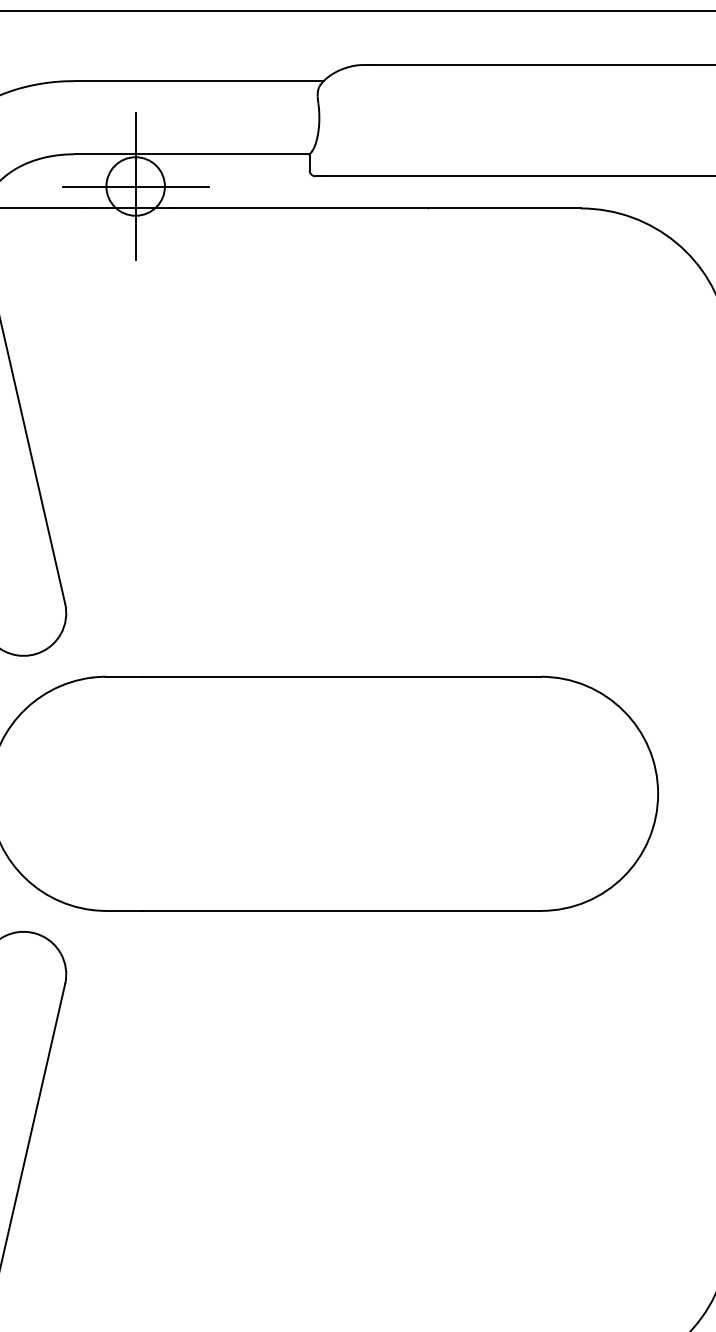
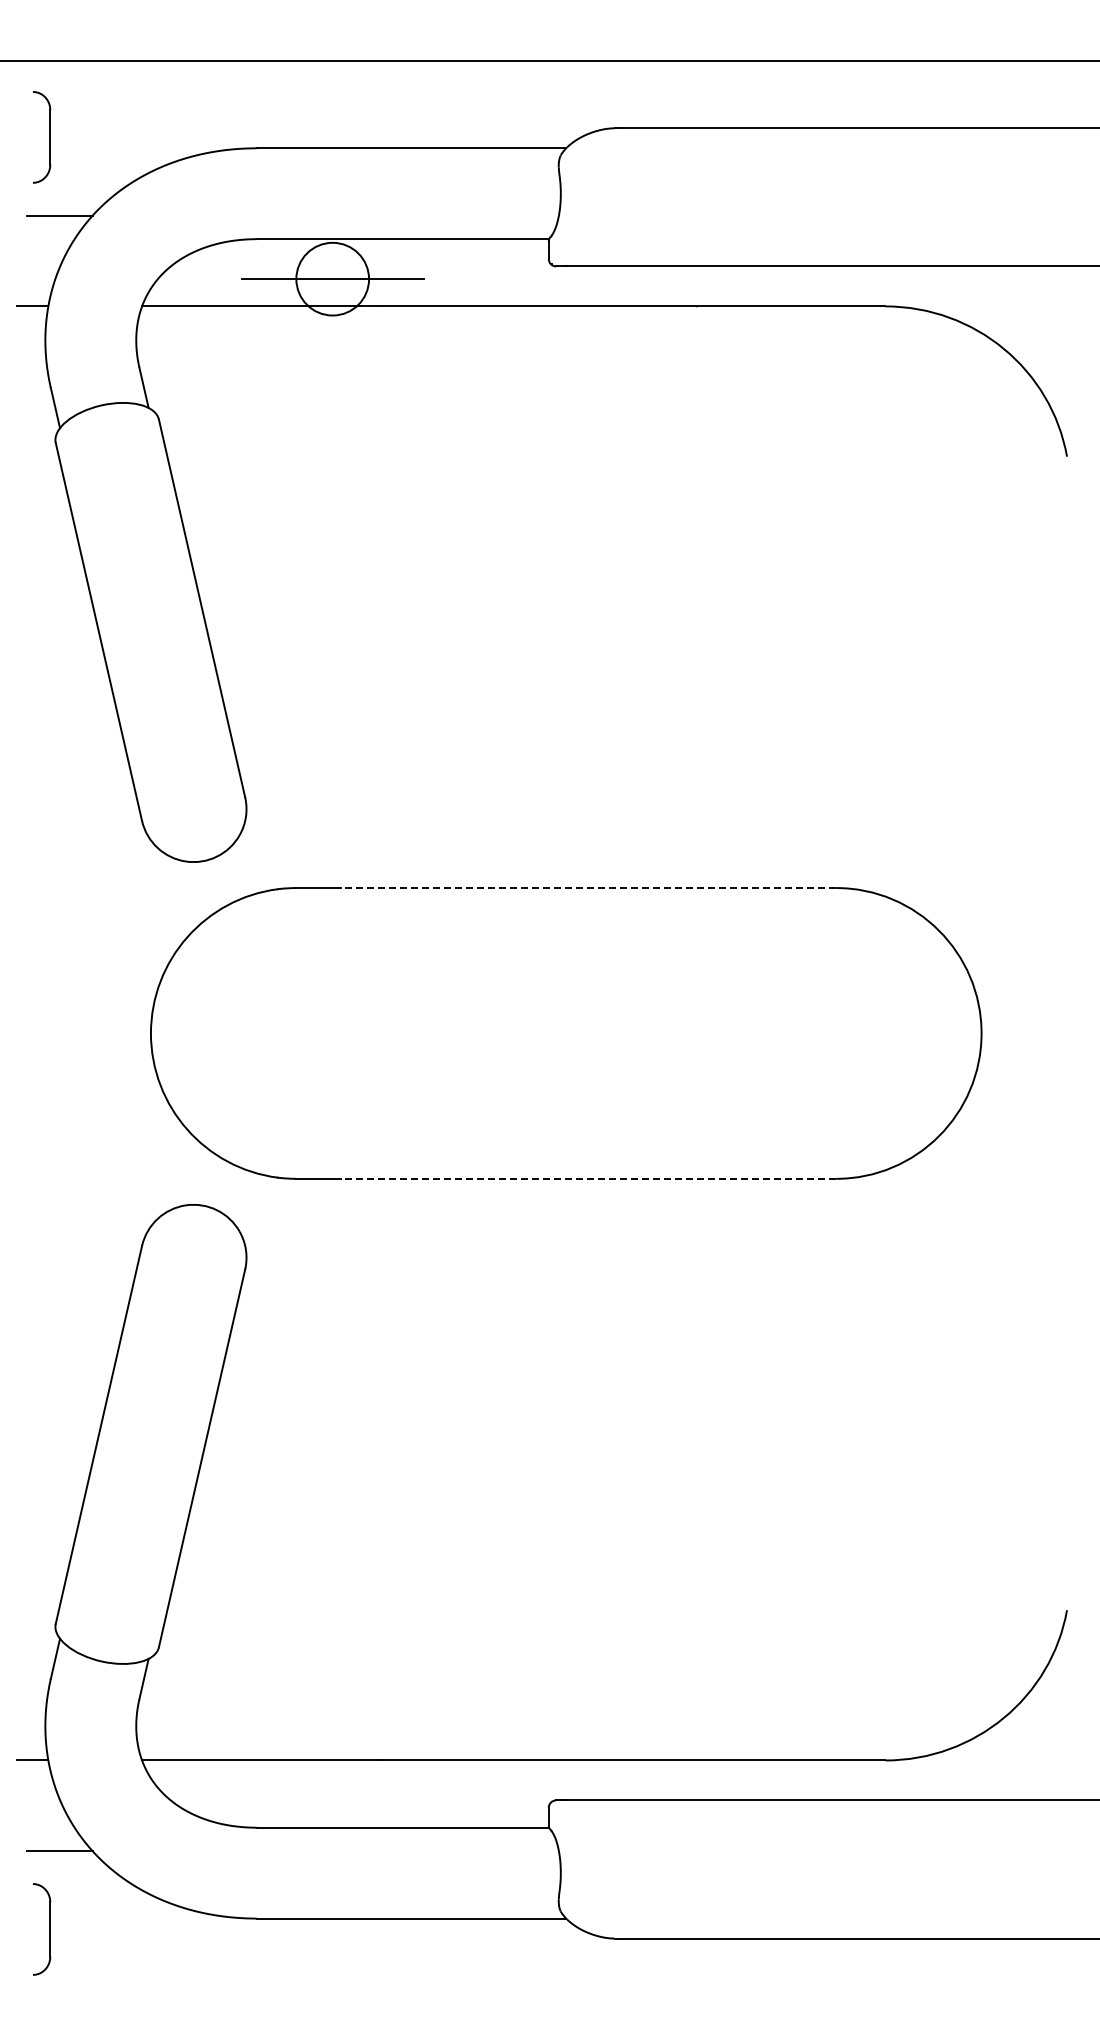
line: (135, 186) -> (332, 279), removed
line: (341, 677) -> (588, 888), solid -> dashed
line: (341, 910) -> (588, 1178), solid -> dashed

